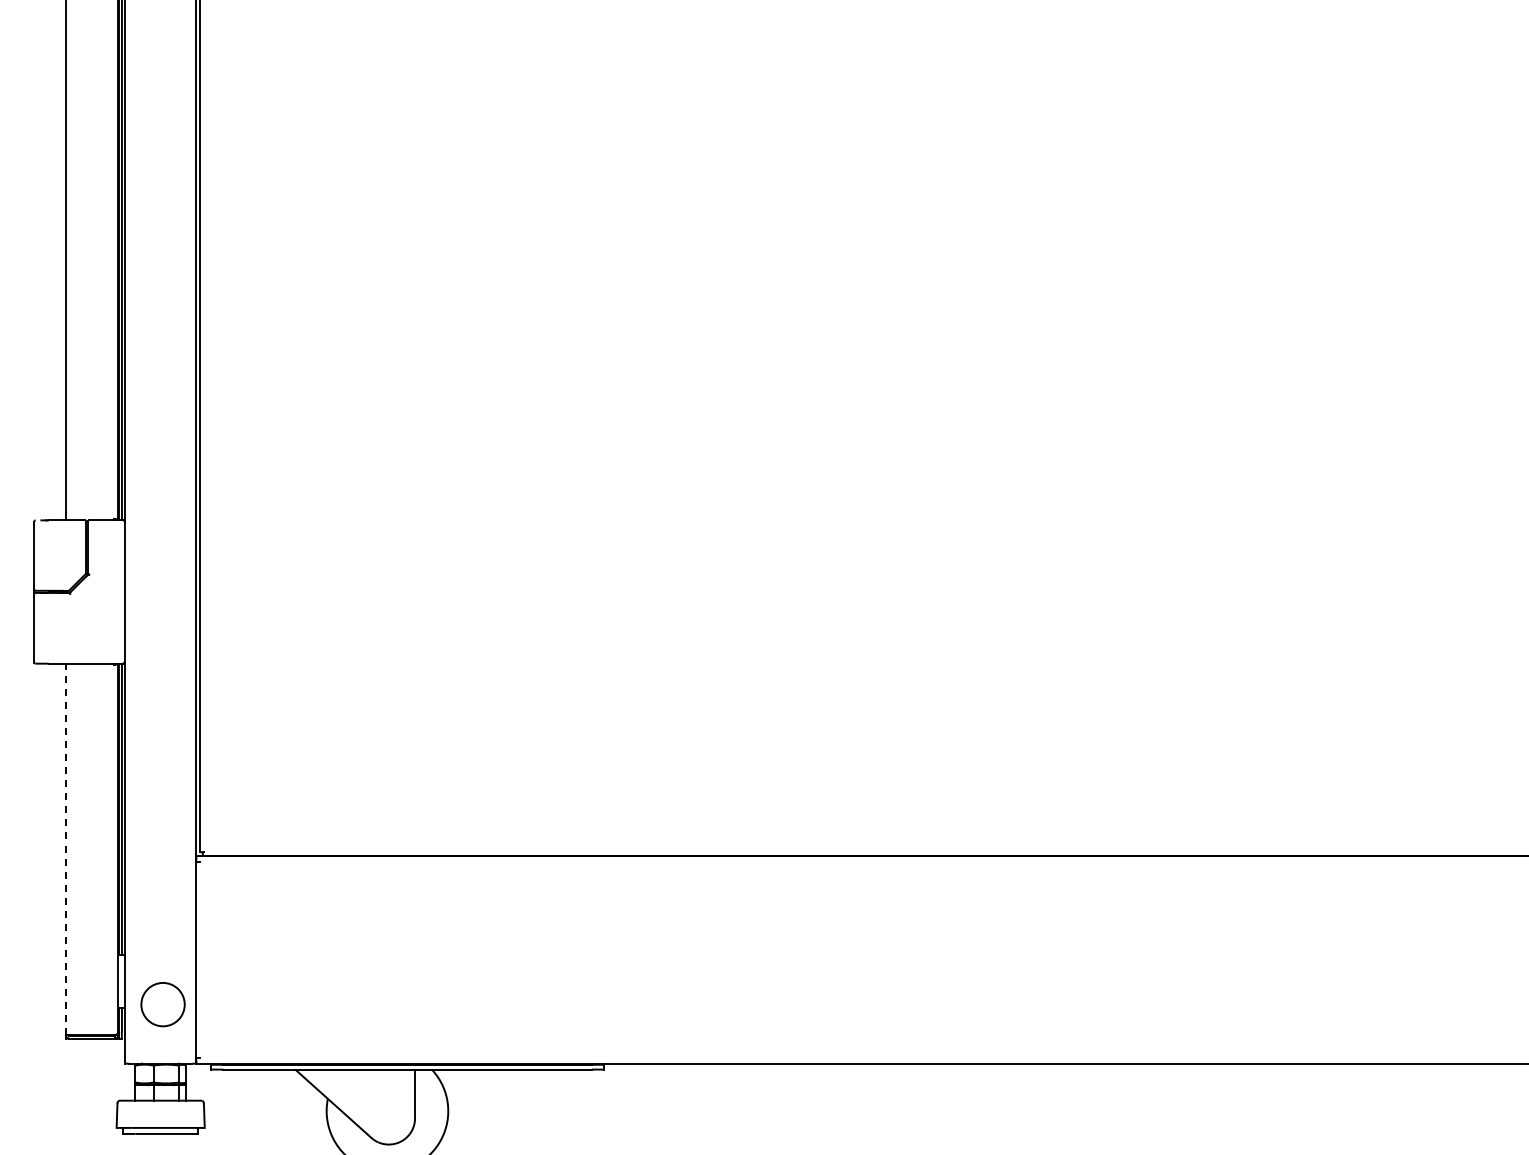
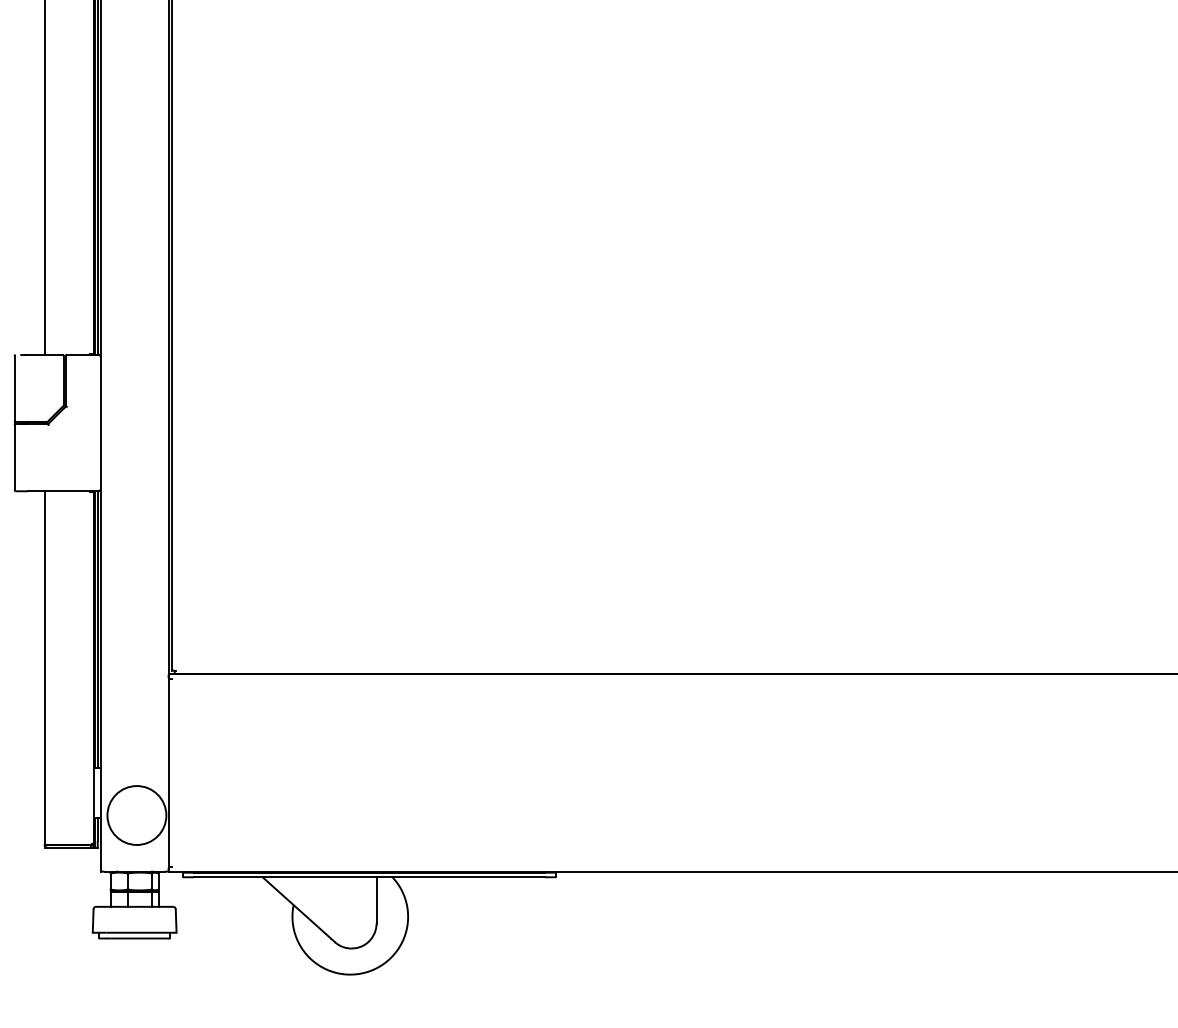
line: (65, 849) -> (44, 667), dashed -> solid
circle: (163, 1004) -> (137, 815), size x1.43

